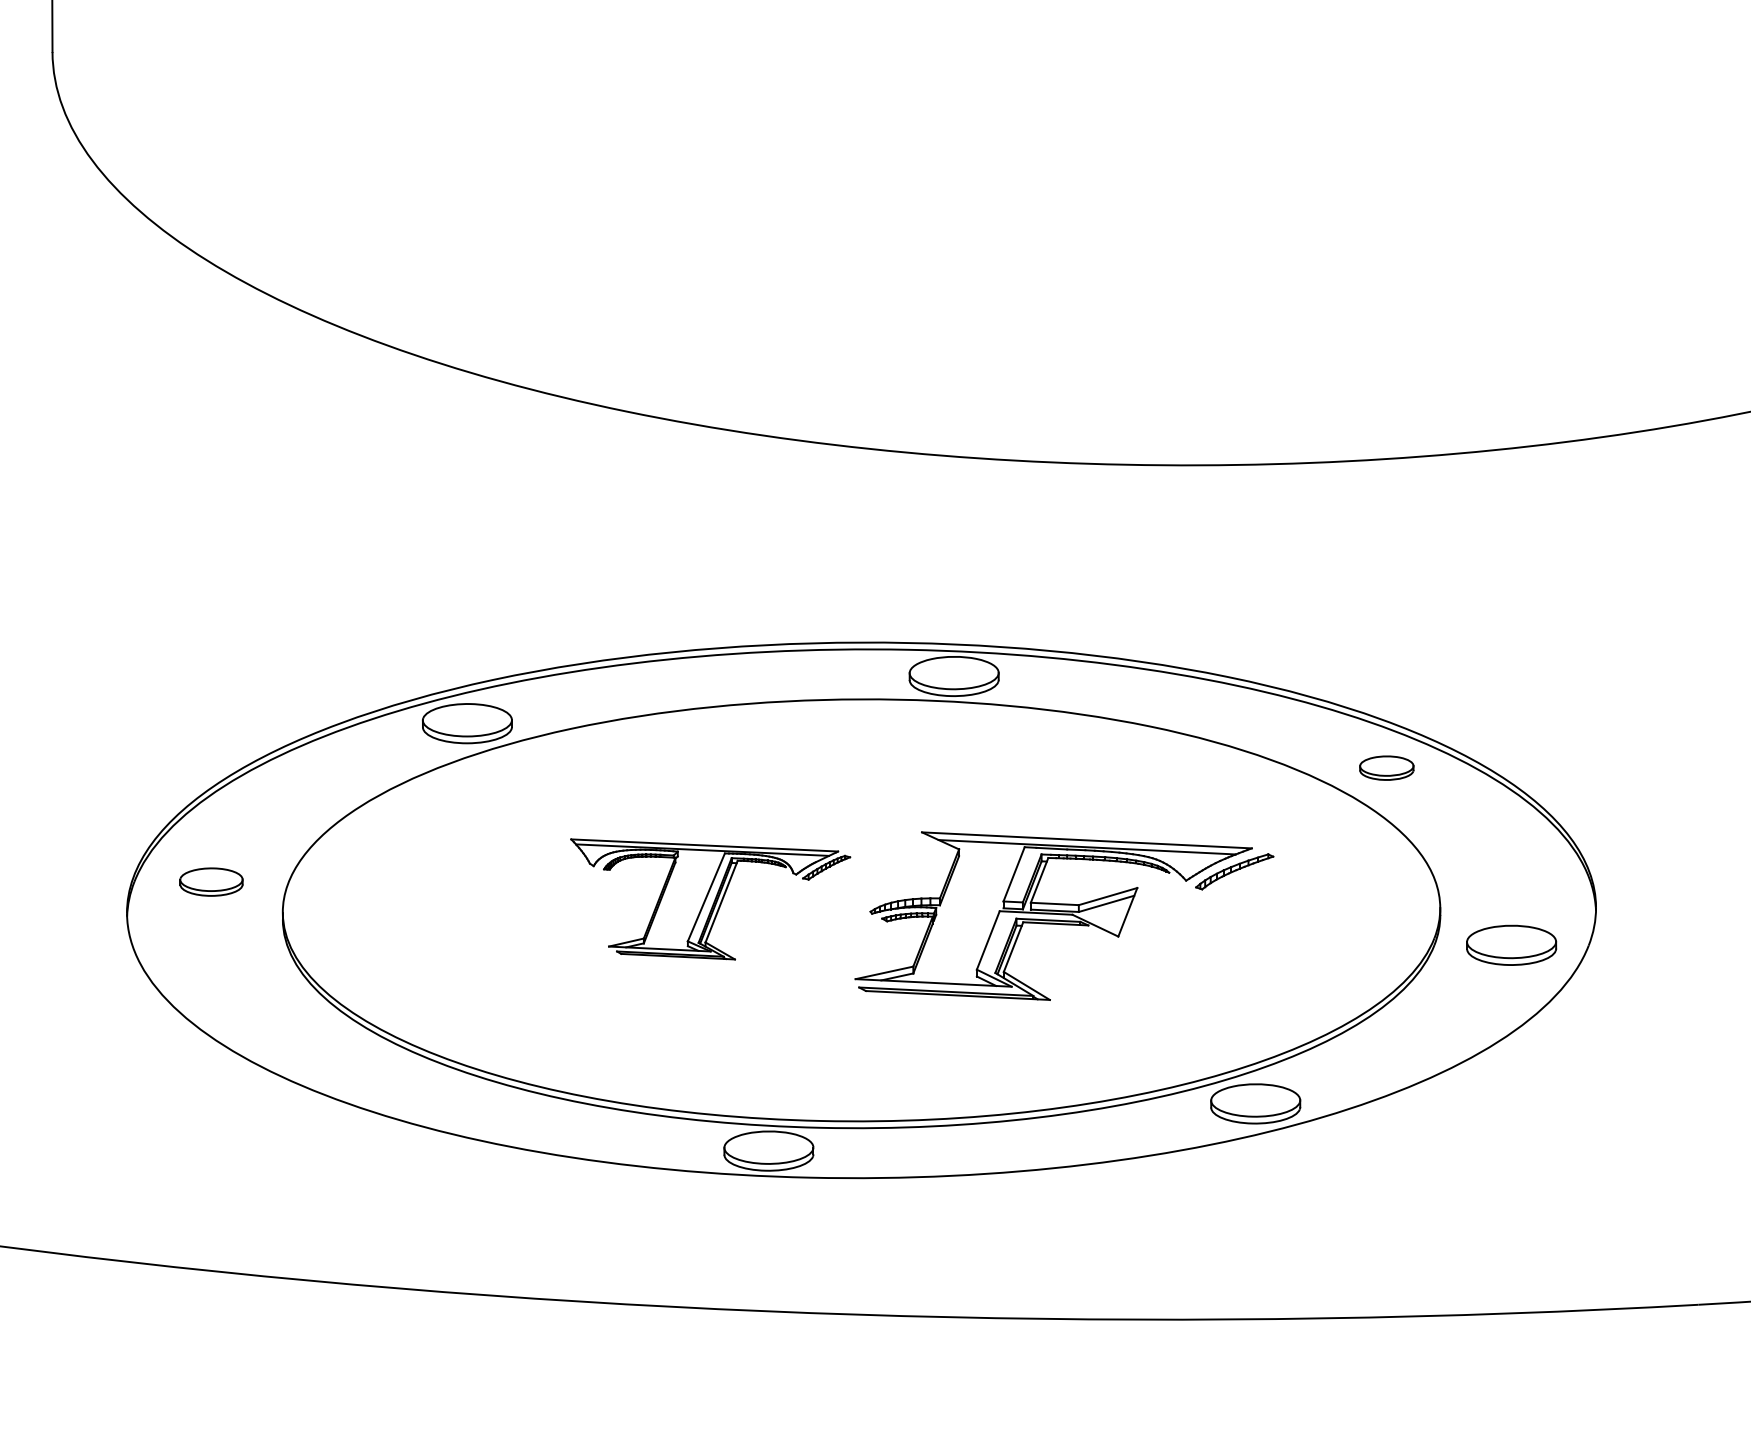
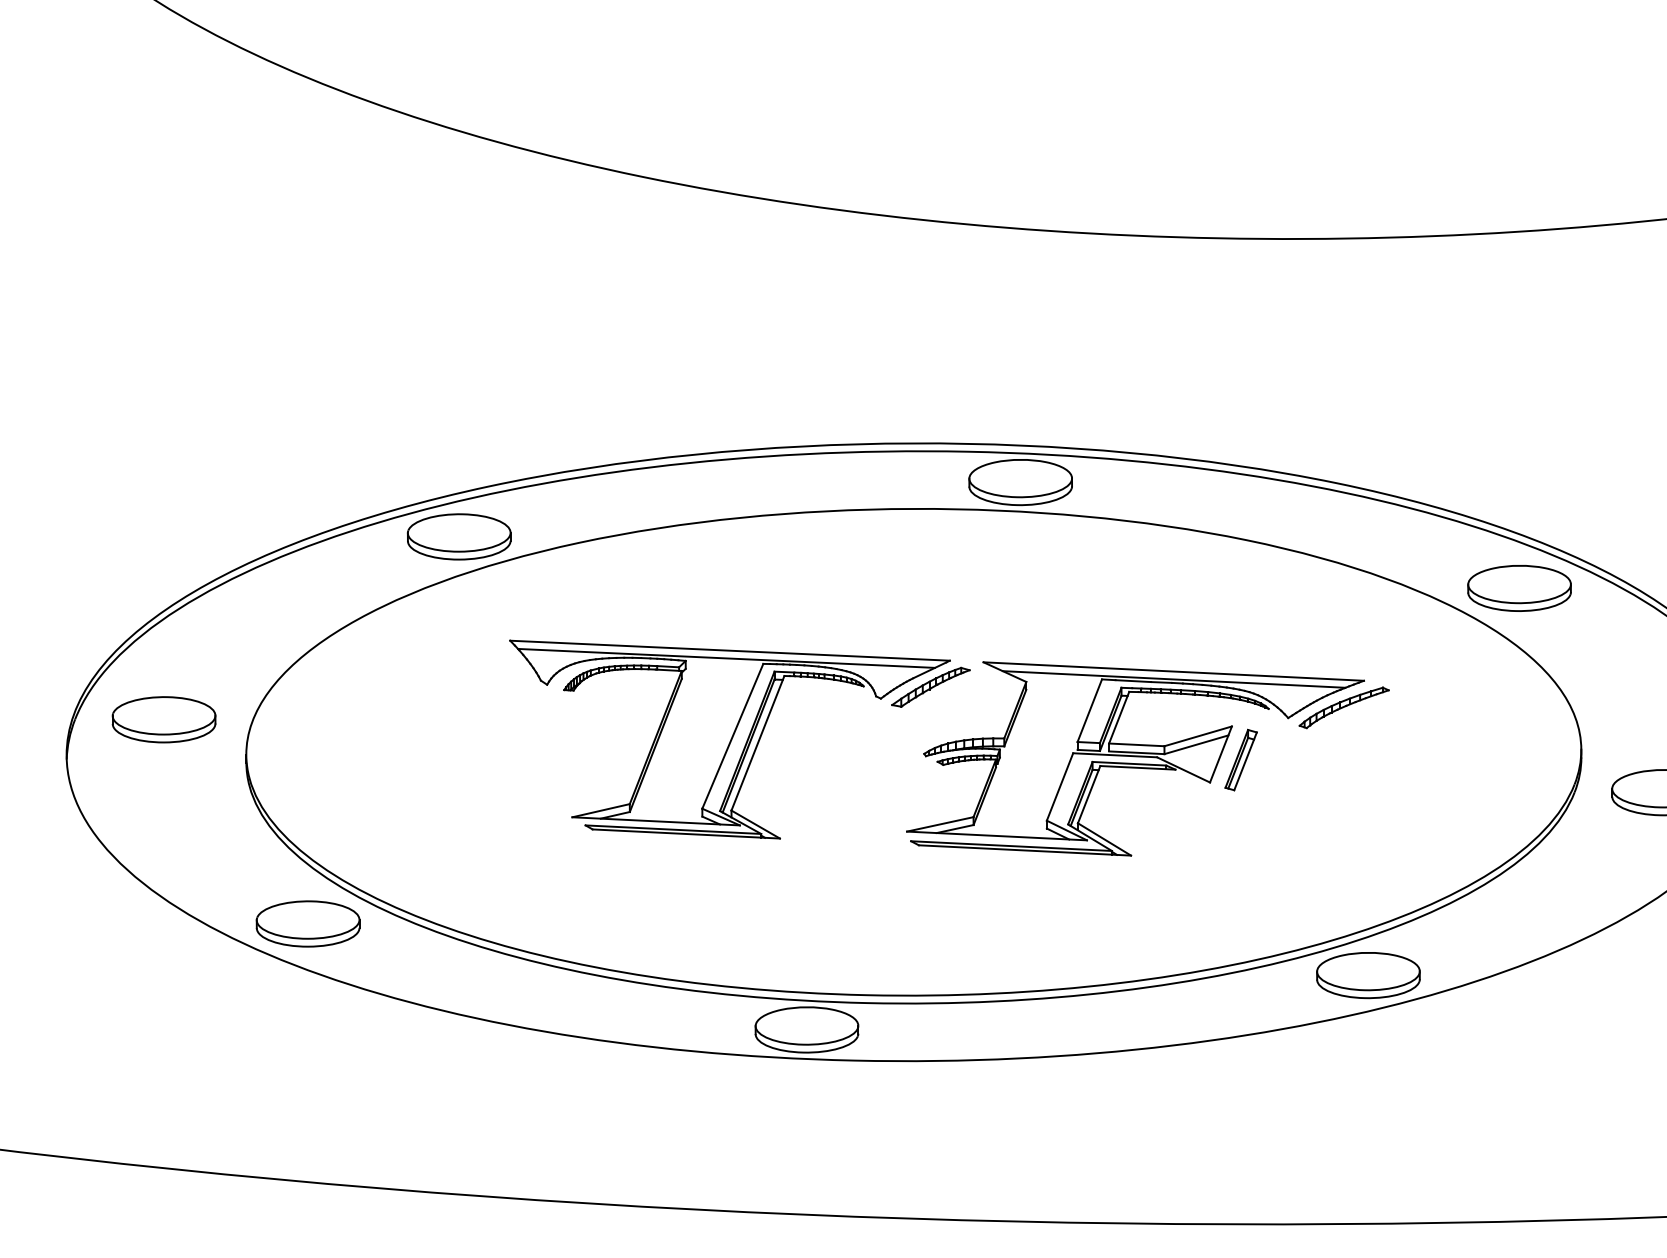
part: (1386, 767) -> (1519, 587), size x1.67
part: (211, 881) -> (164, 718), size x1.43
part: (710, 899) -> (739, 739), size x1.43
part: (1144, 917) -> (1240, 760), added
part: (335, 1058) -> (307, 923), added

